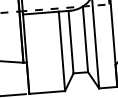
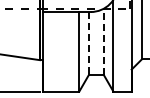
line: (85, 39) -> (103, 41), solid -> dashed
line: (71, 42) -> (89, 43), solid -> dashed

